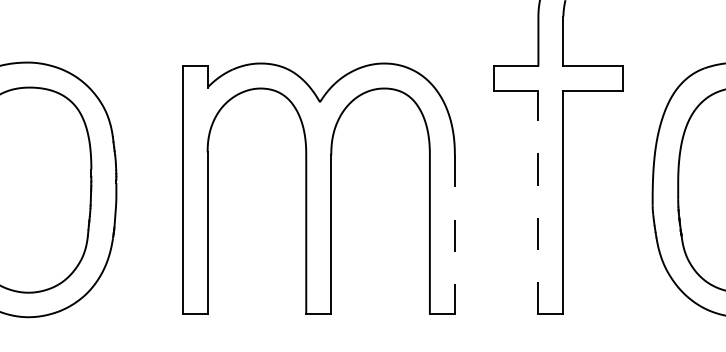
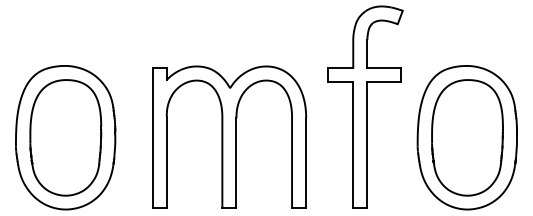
line: (538, 203) -> (353, 145), dashed -> solid
line: (455, 235) -> (306, 163), dashed -> solid

